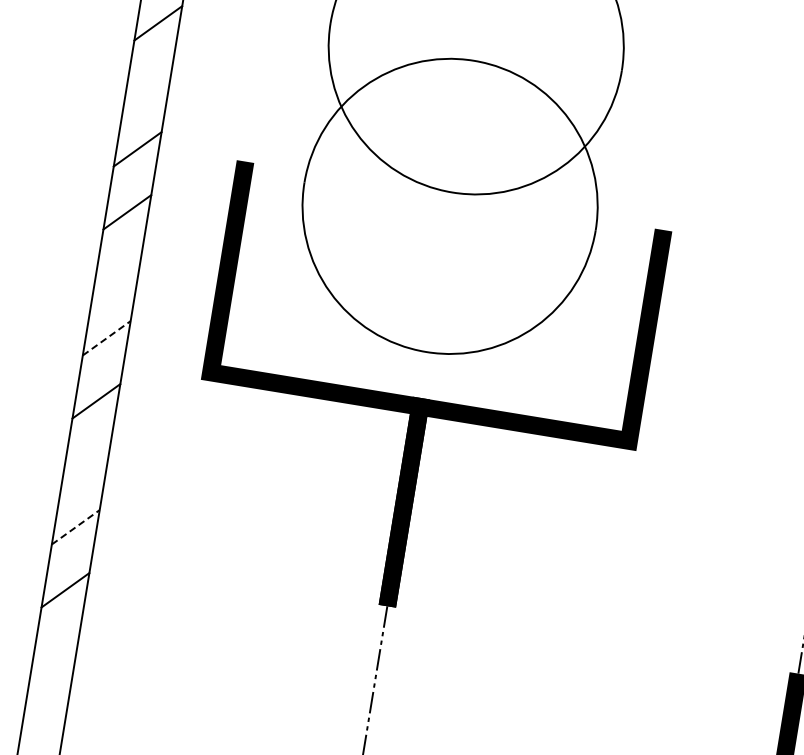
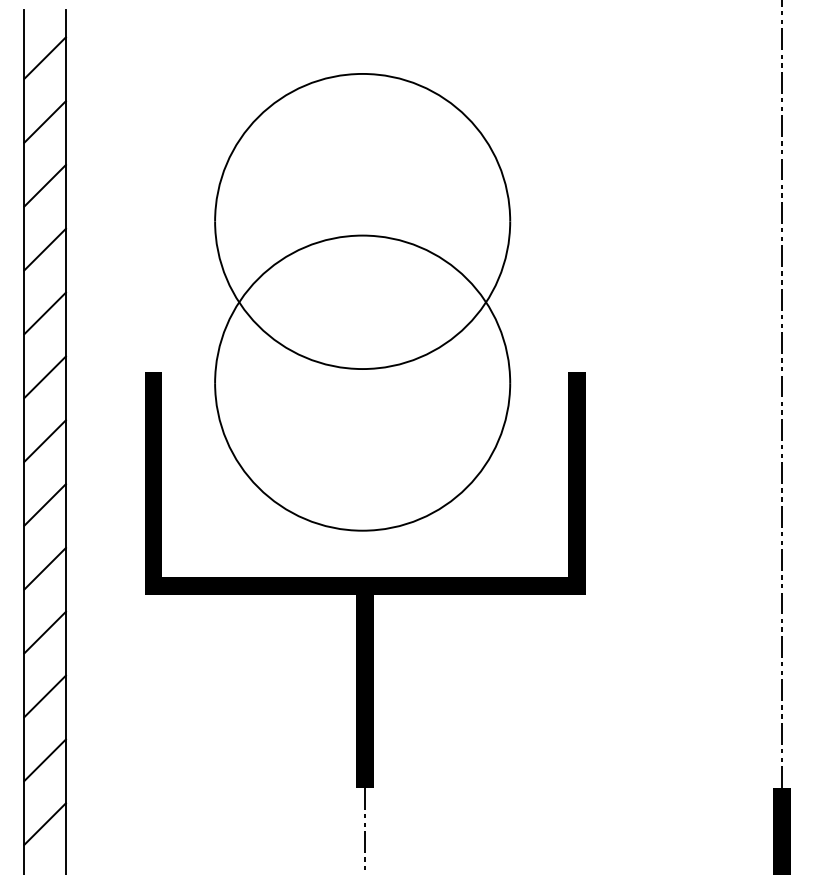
line: (147, 86) -> (44, 313), added
line: (116, 274) -> (44, 504), added
line: (107, 338) -> (45, 568), dashed -> solid
line: (85, 464) -> (44, 696), added
line: (76, 526) -> (45, 759), dashed -> solid

